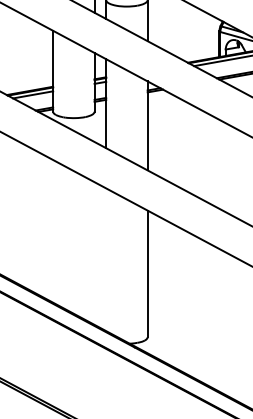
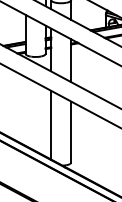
line: (106, 258) -> (51, 124), added

